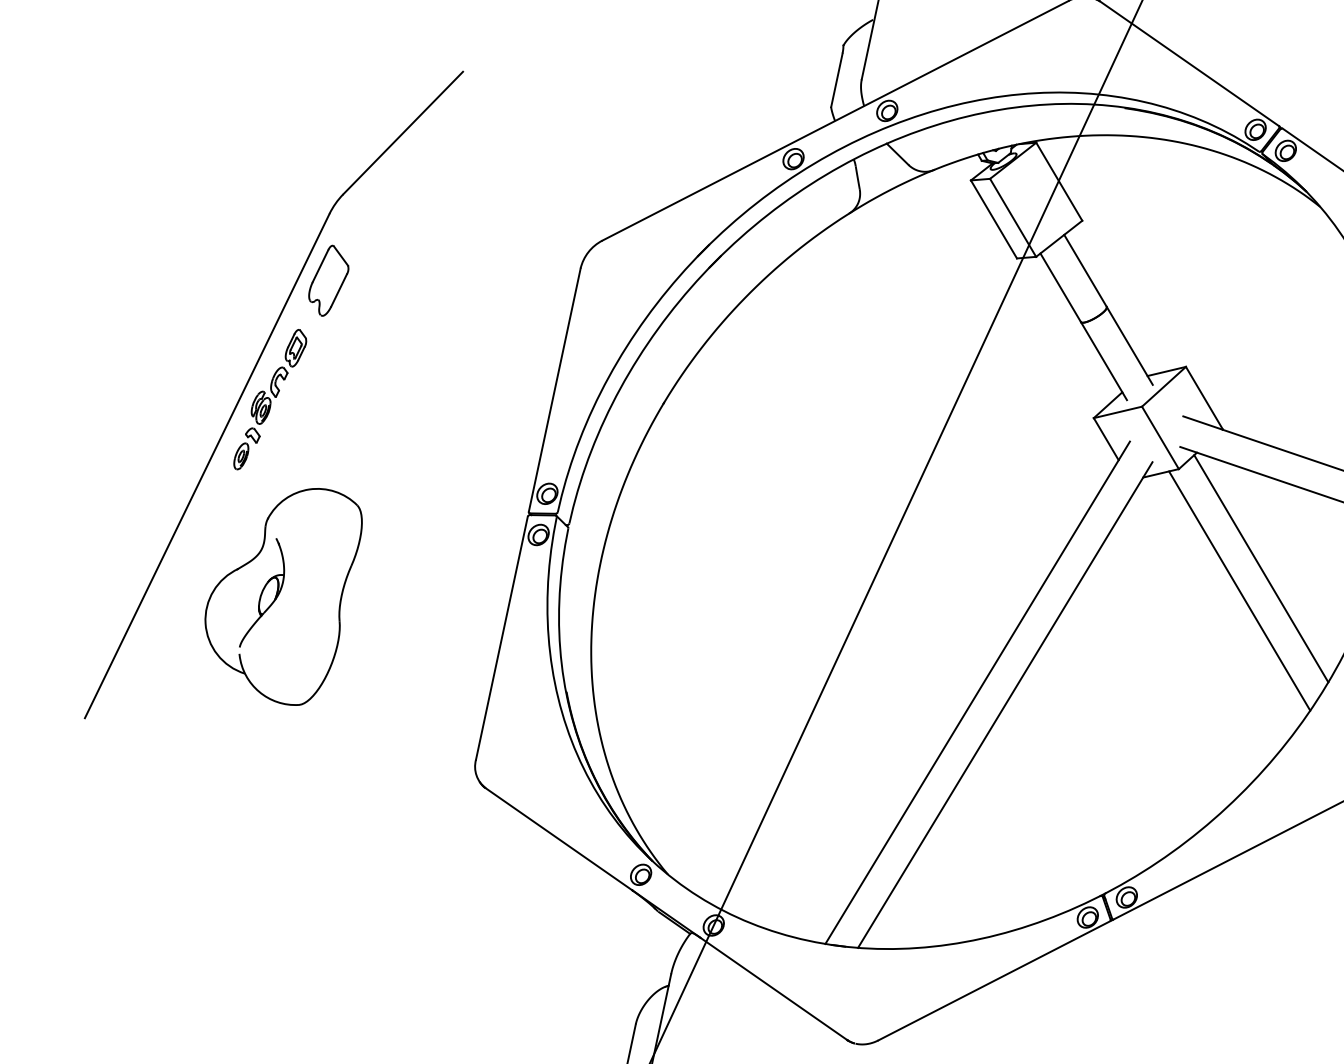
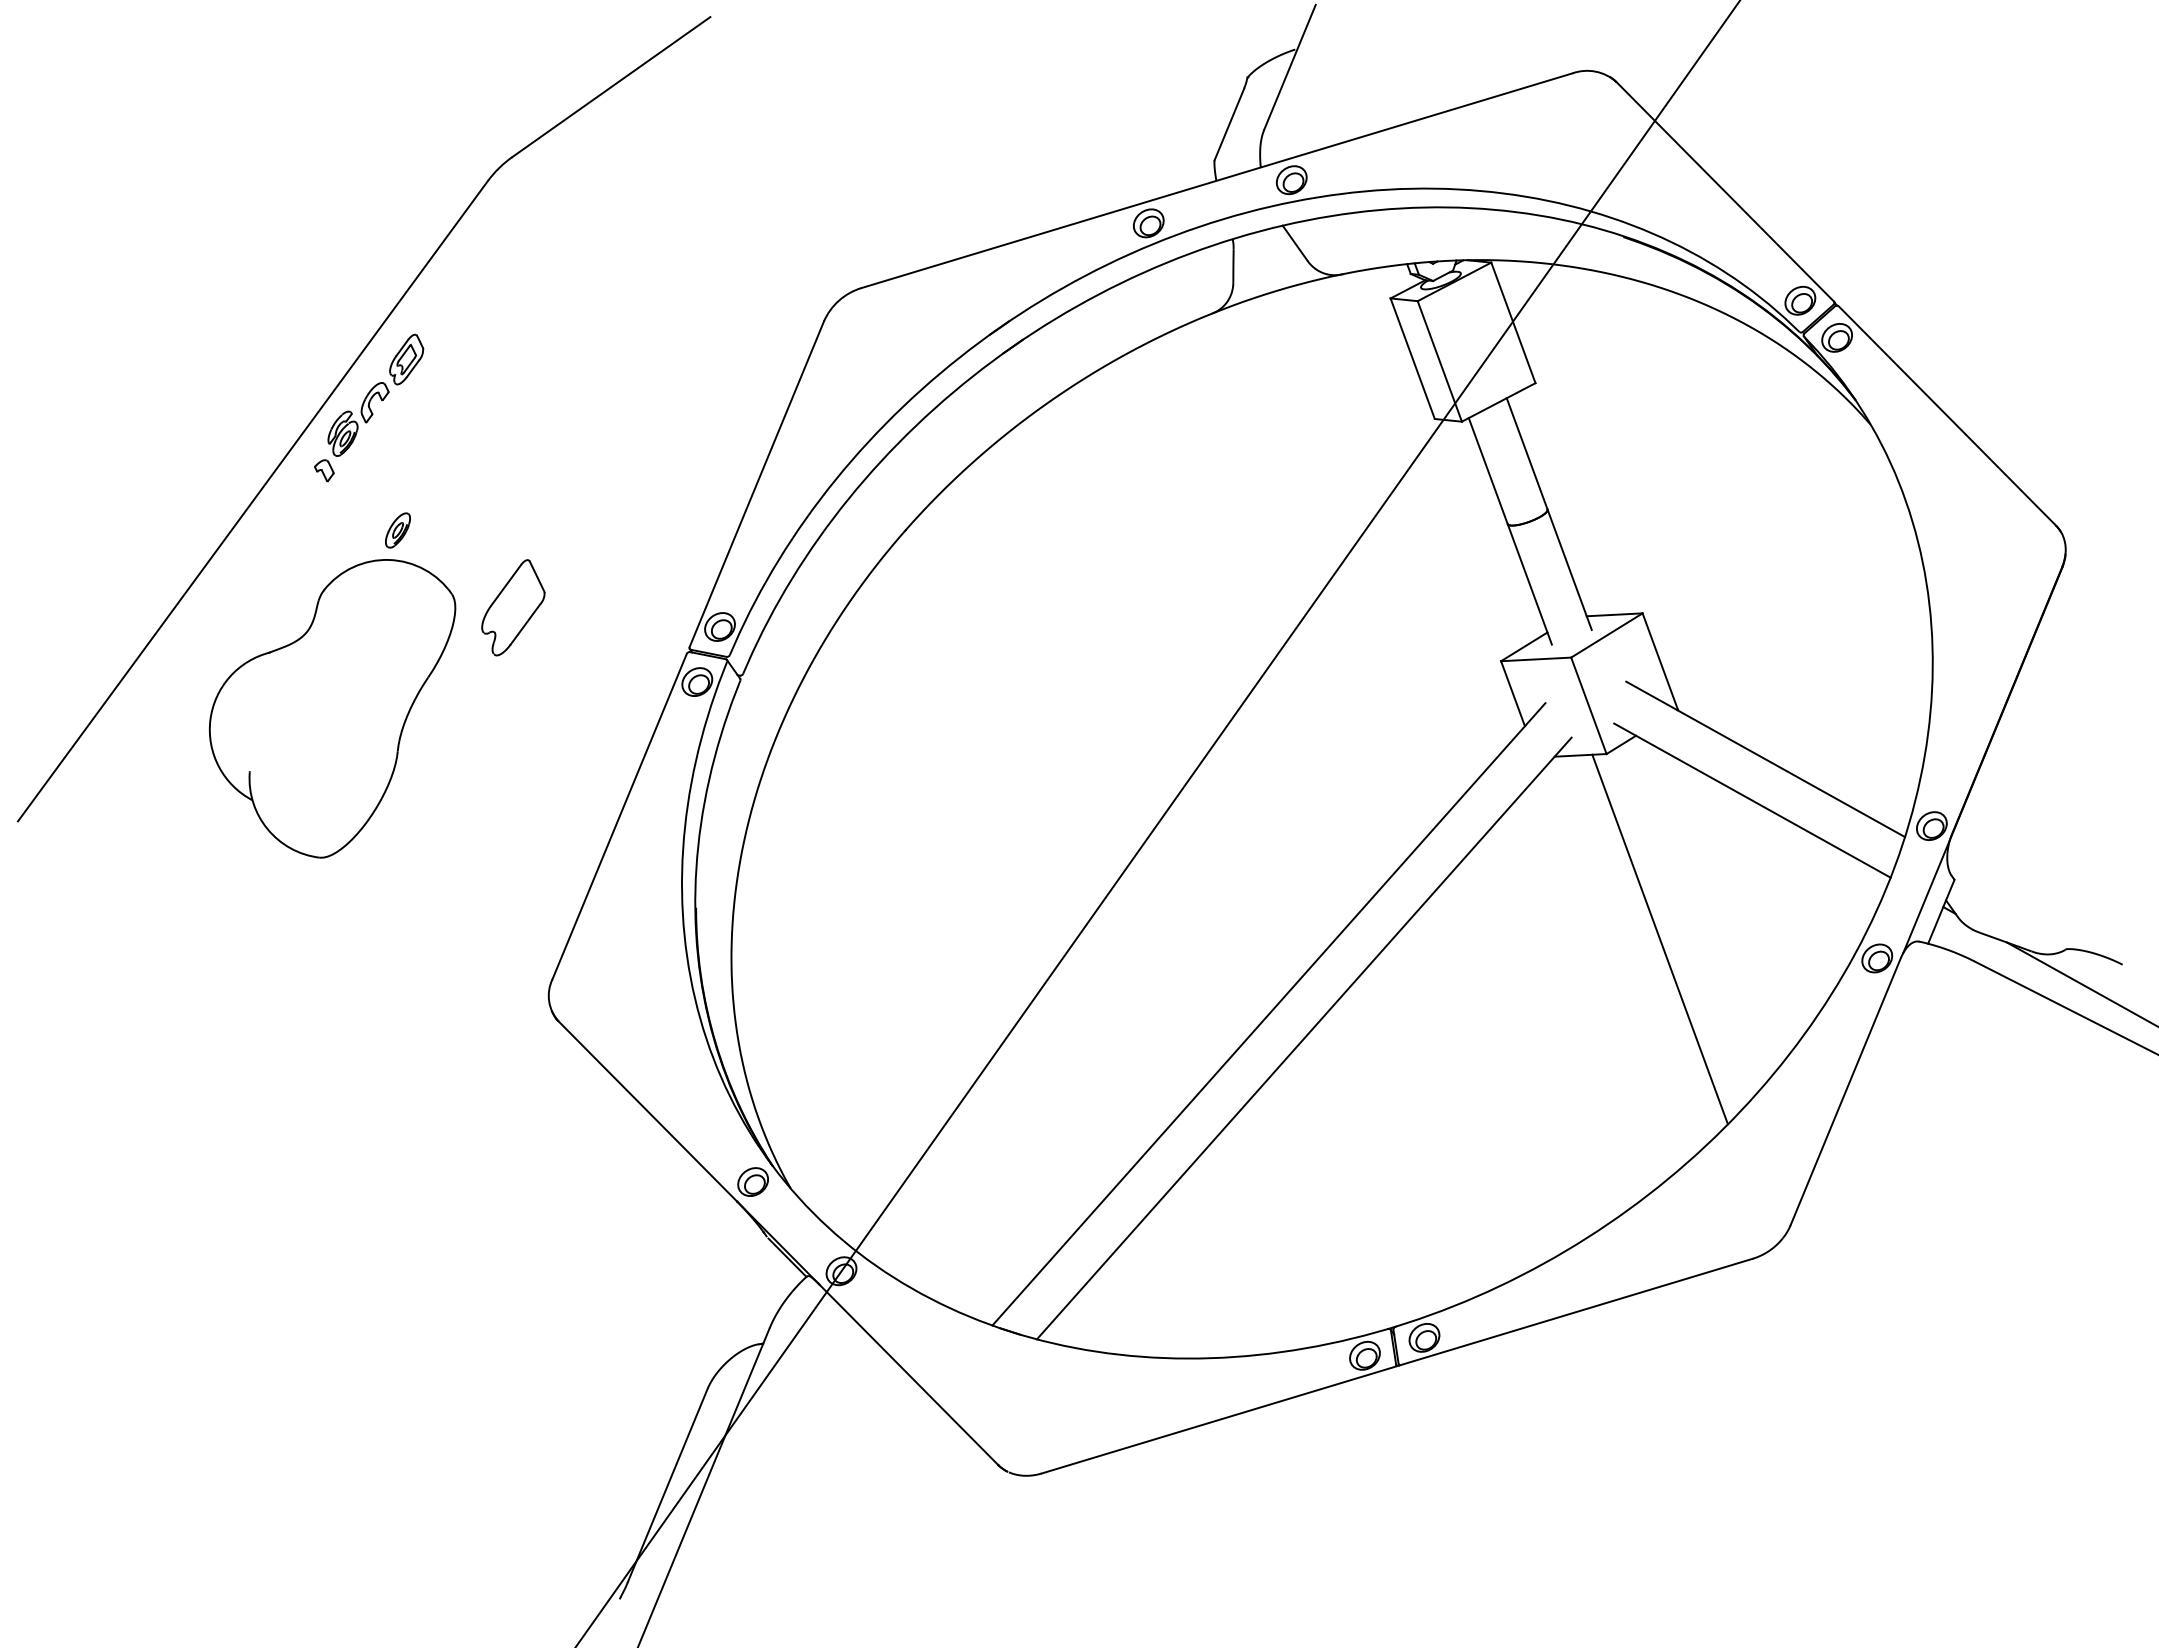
part: (328, 280) -> (513, 607), moved
part: (241, 456) -> (397, 530), moved
line: (1260, 568) -> (1695, 913), removed
part: (259, 592) -> (293, 690), removed

